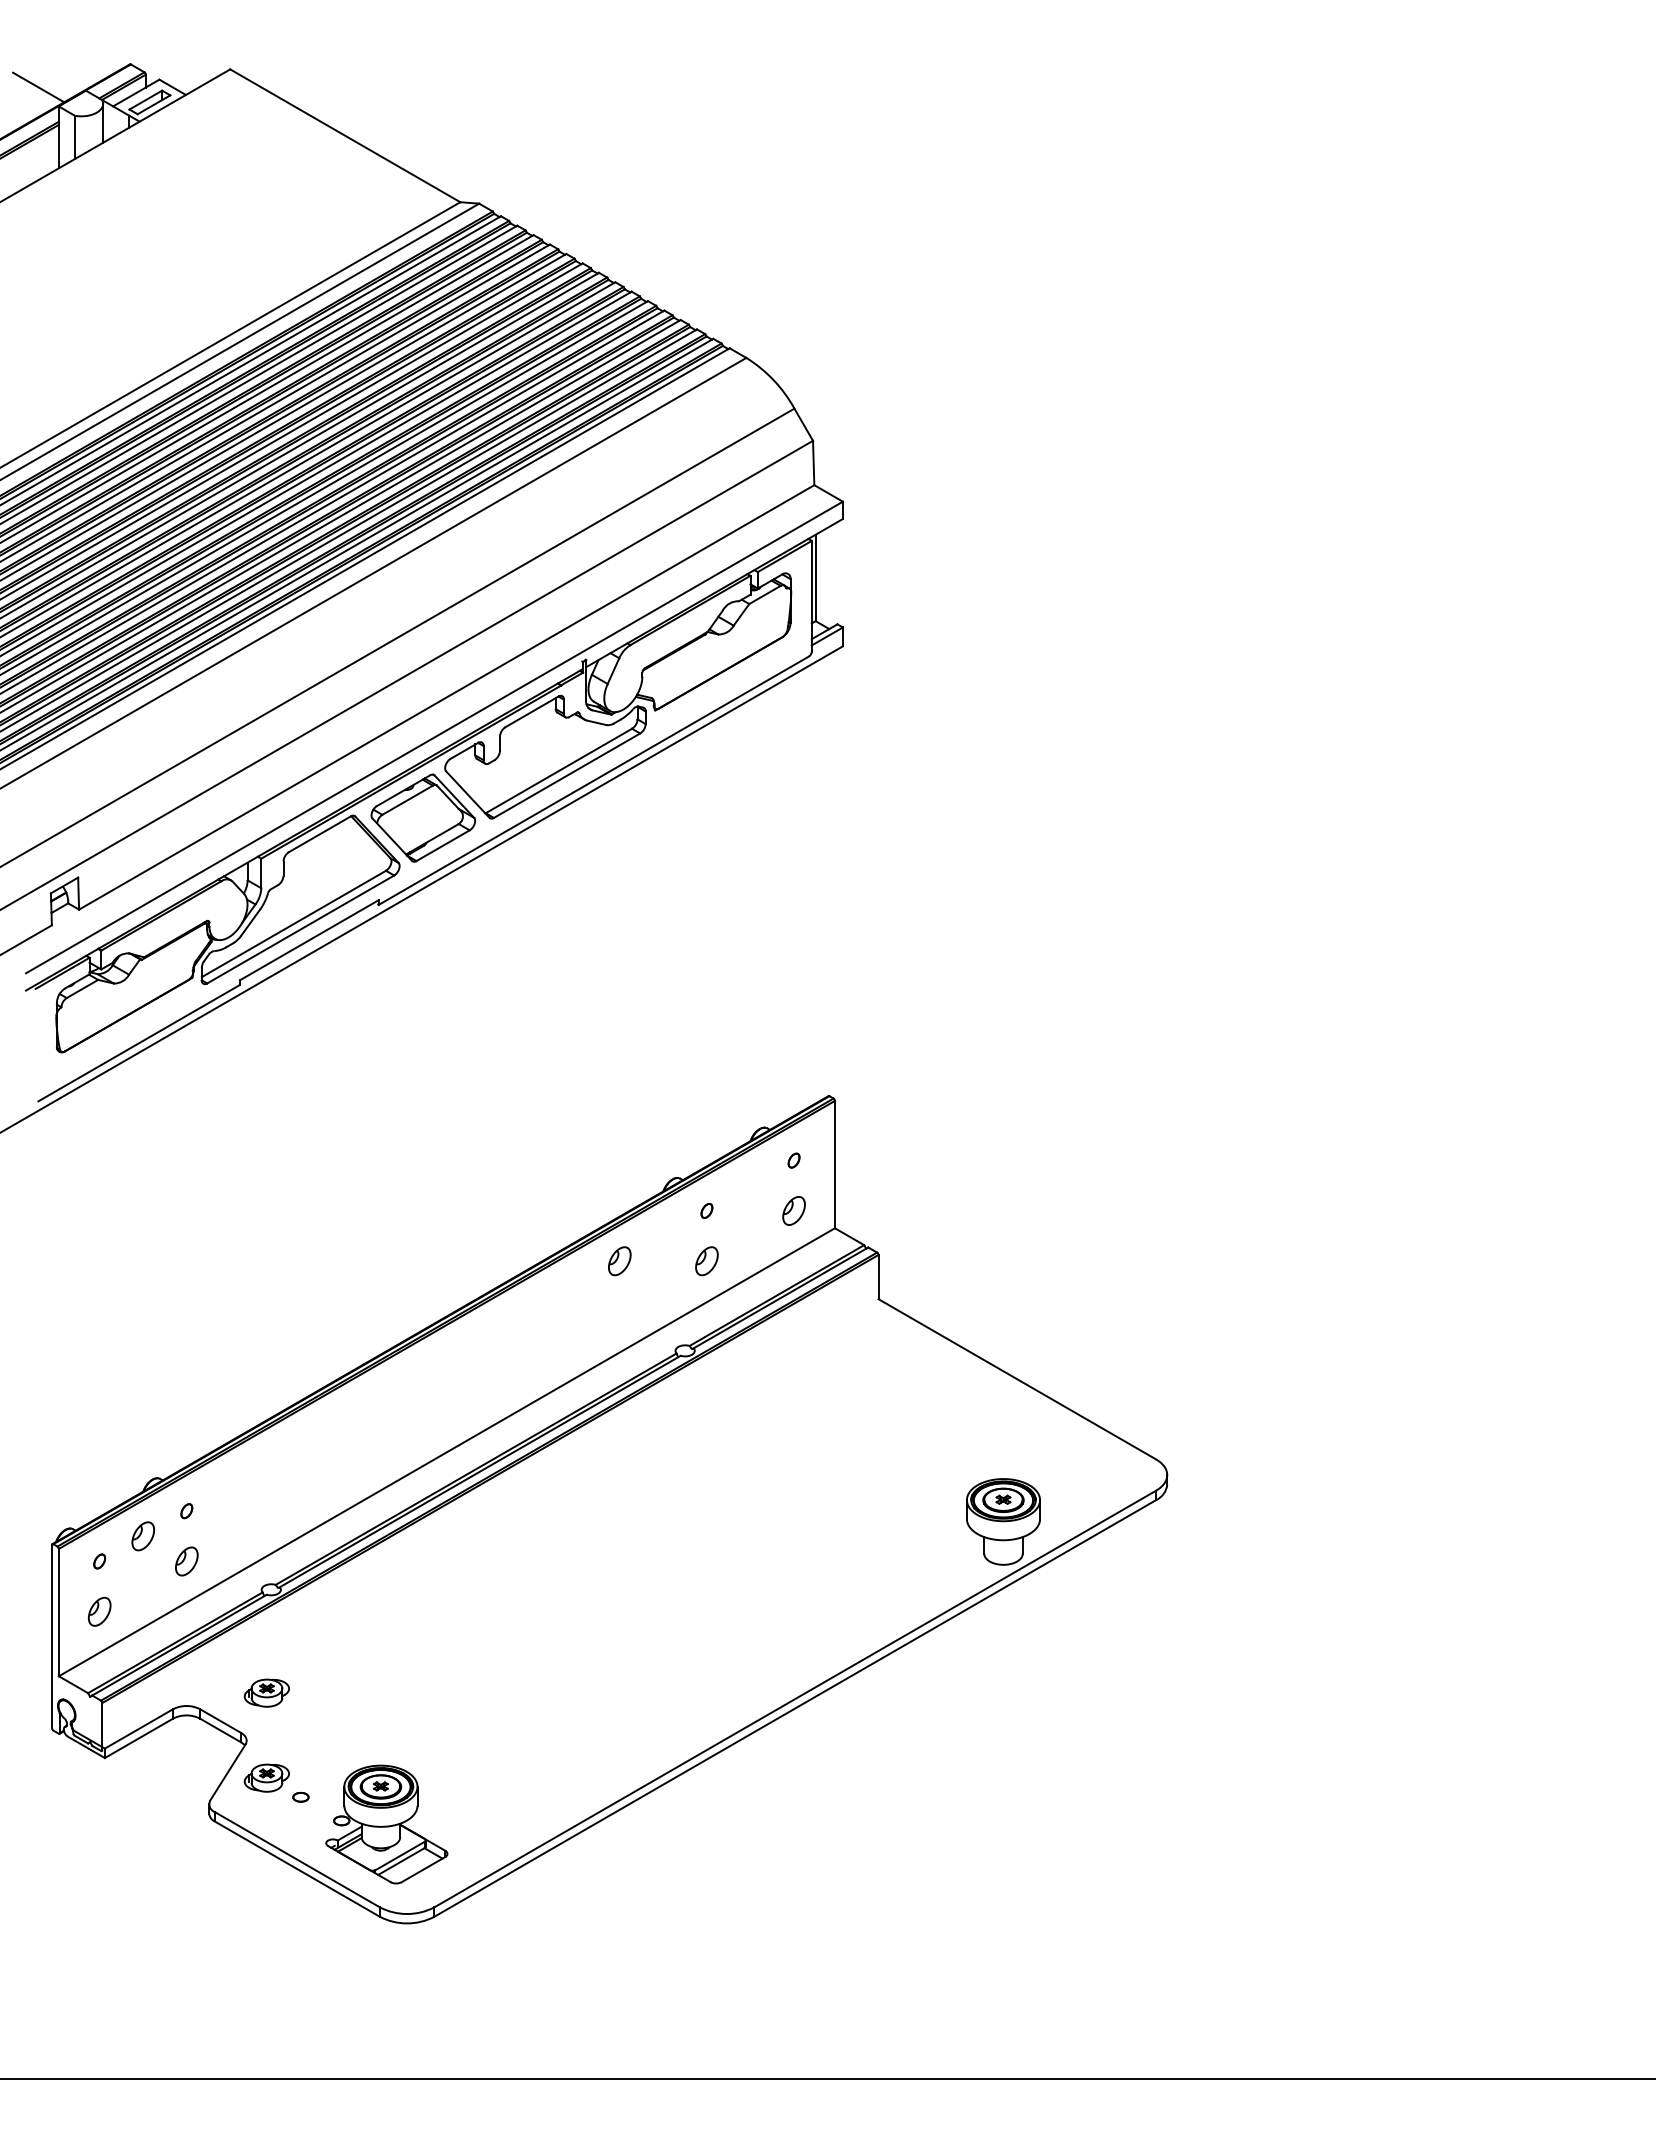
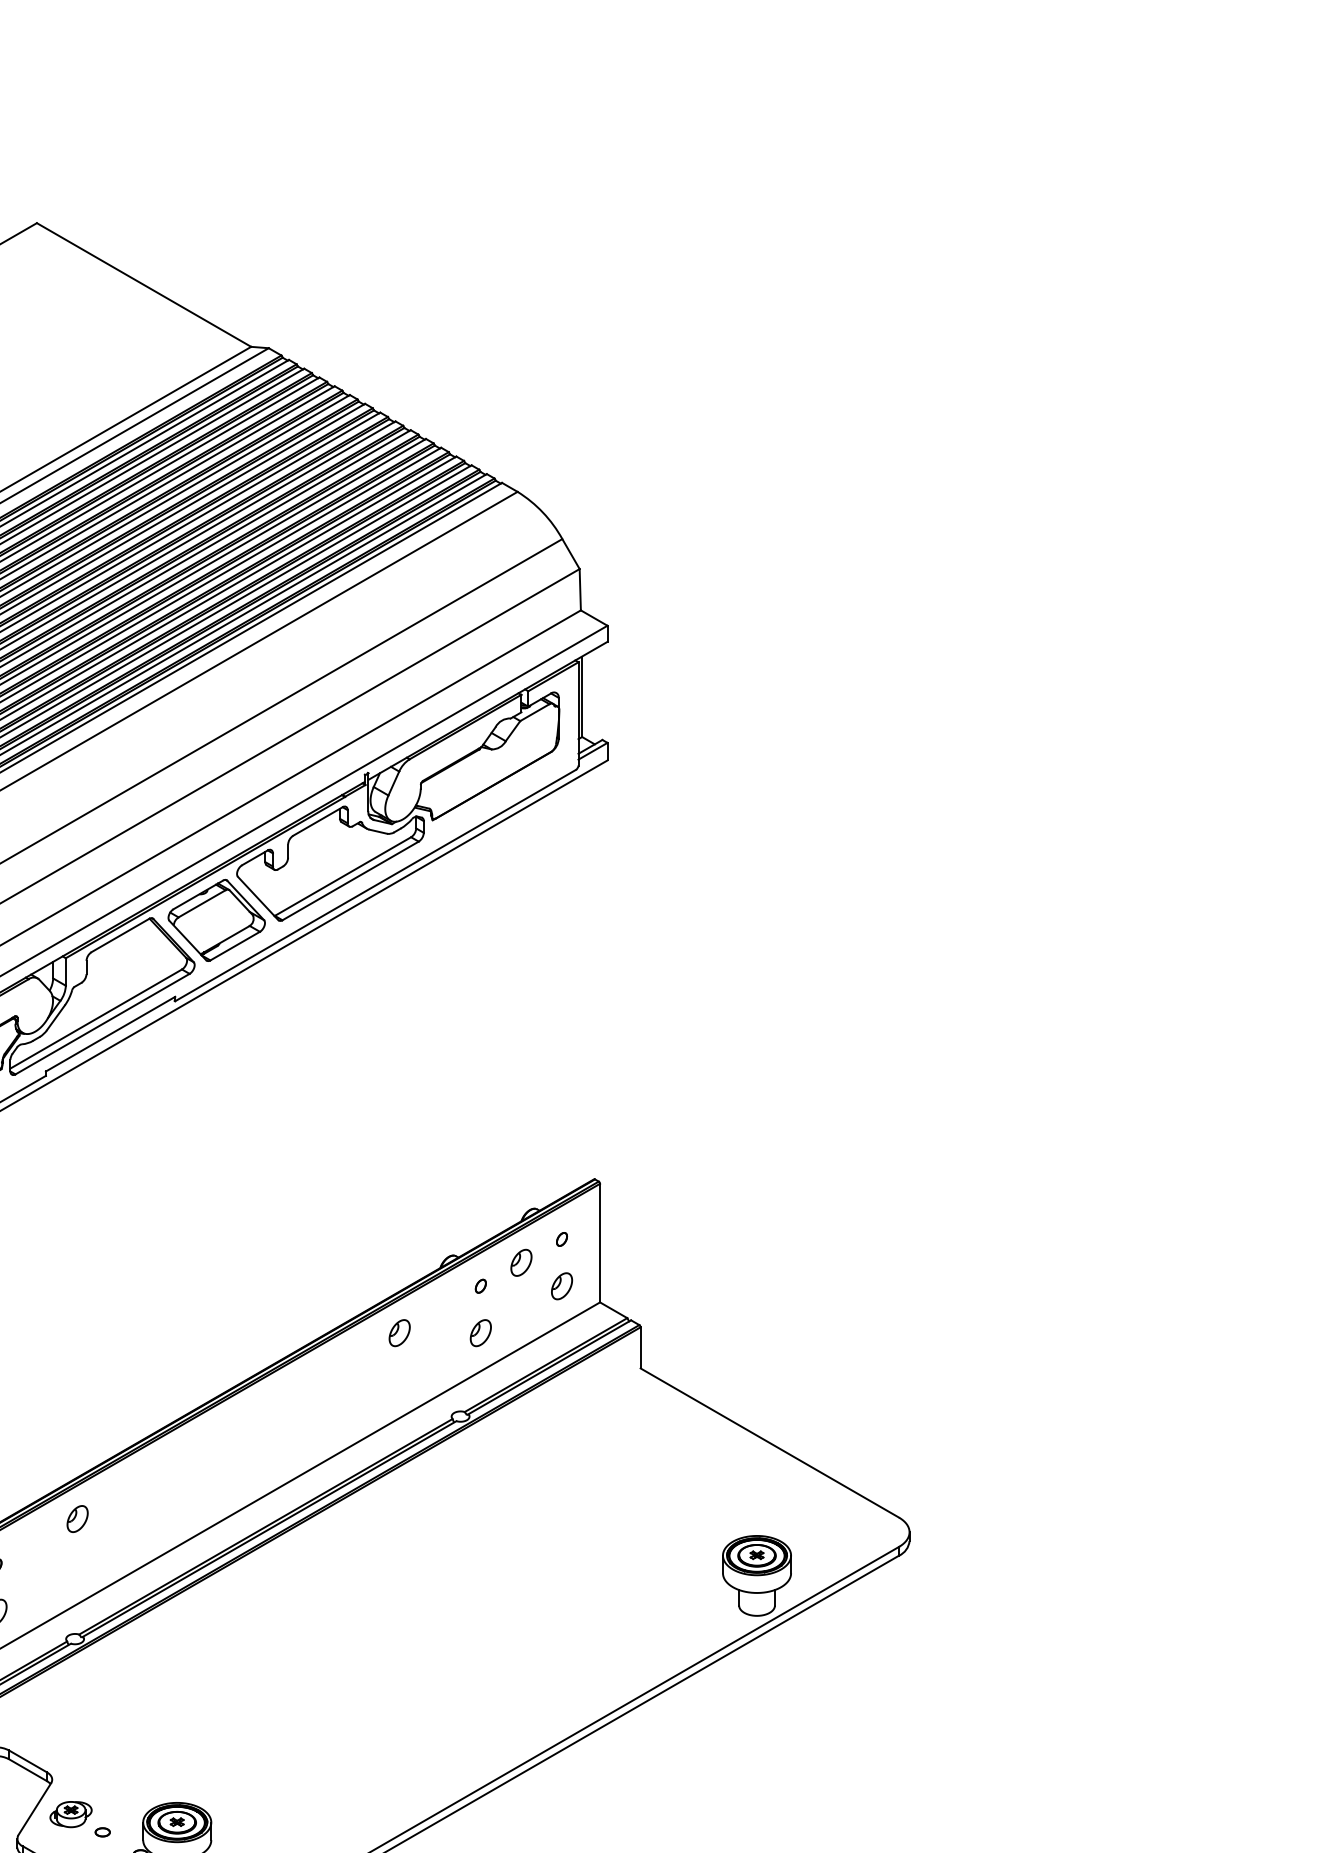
part: (750, 1185) -> (521, 1262), added
part: (273, 1460) -> (77, 1518), added
part: (266, 1692) -> (70, 1734), removed

